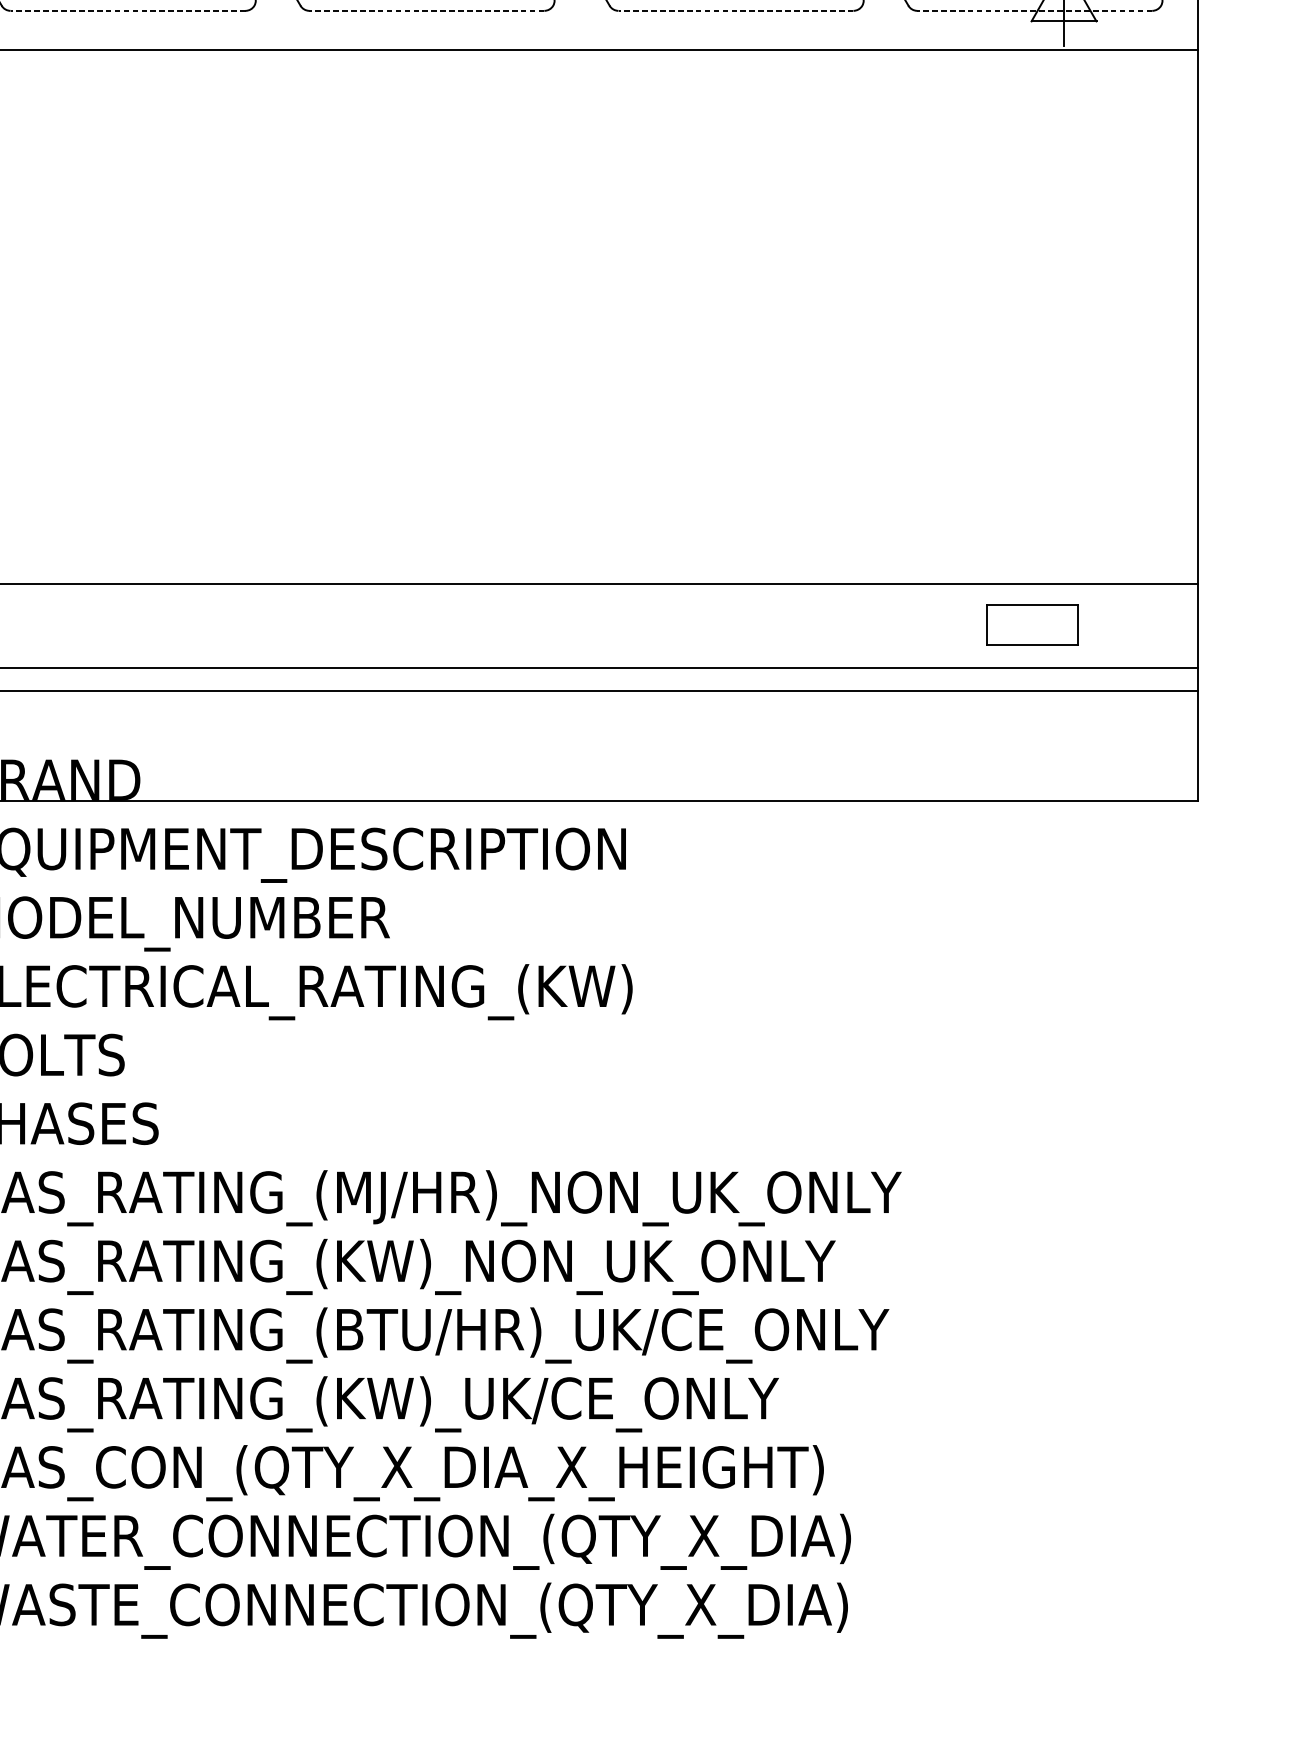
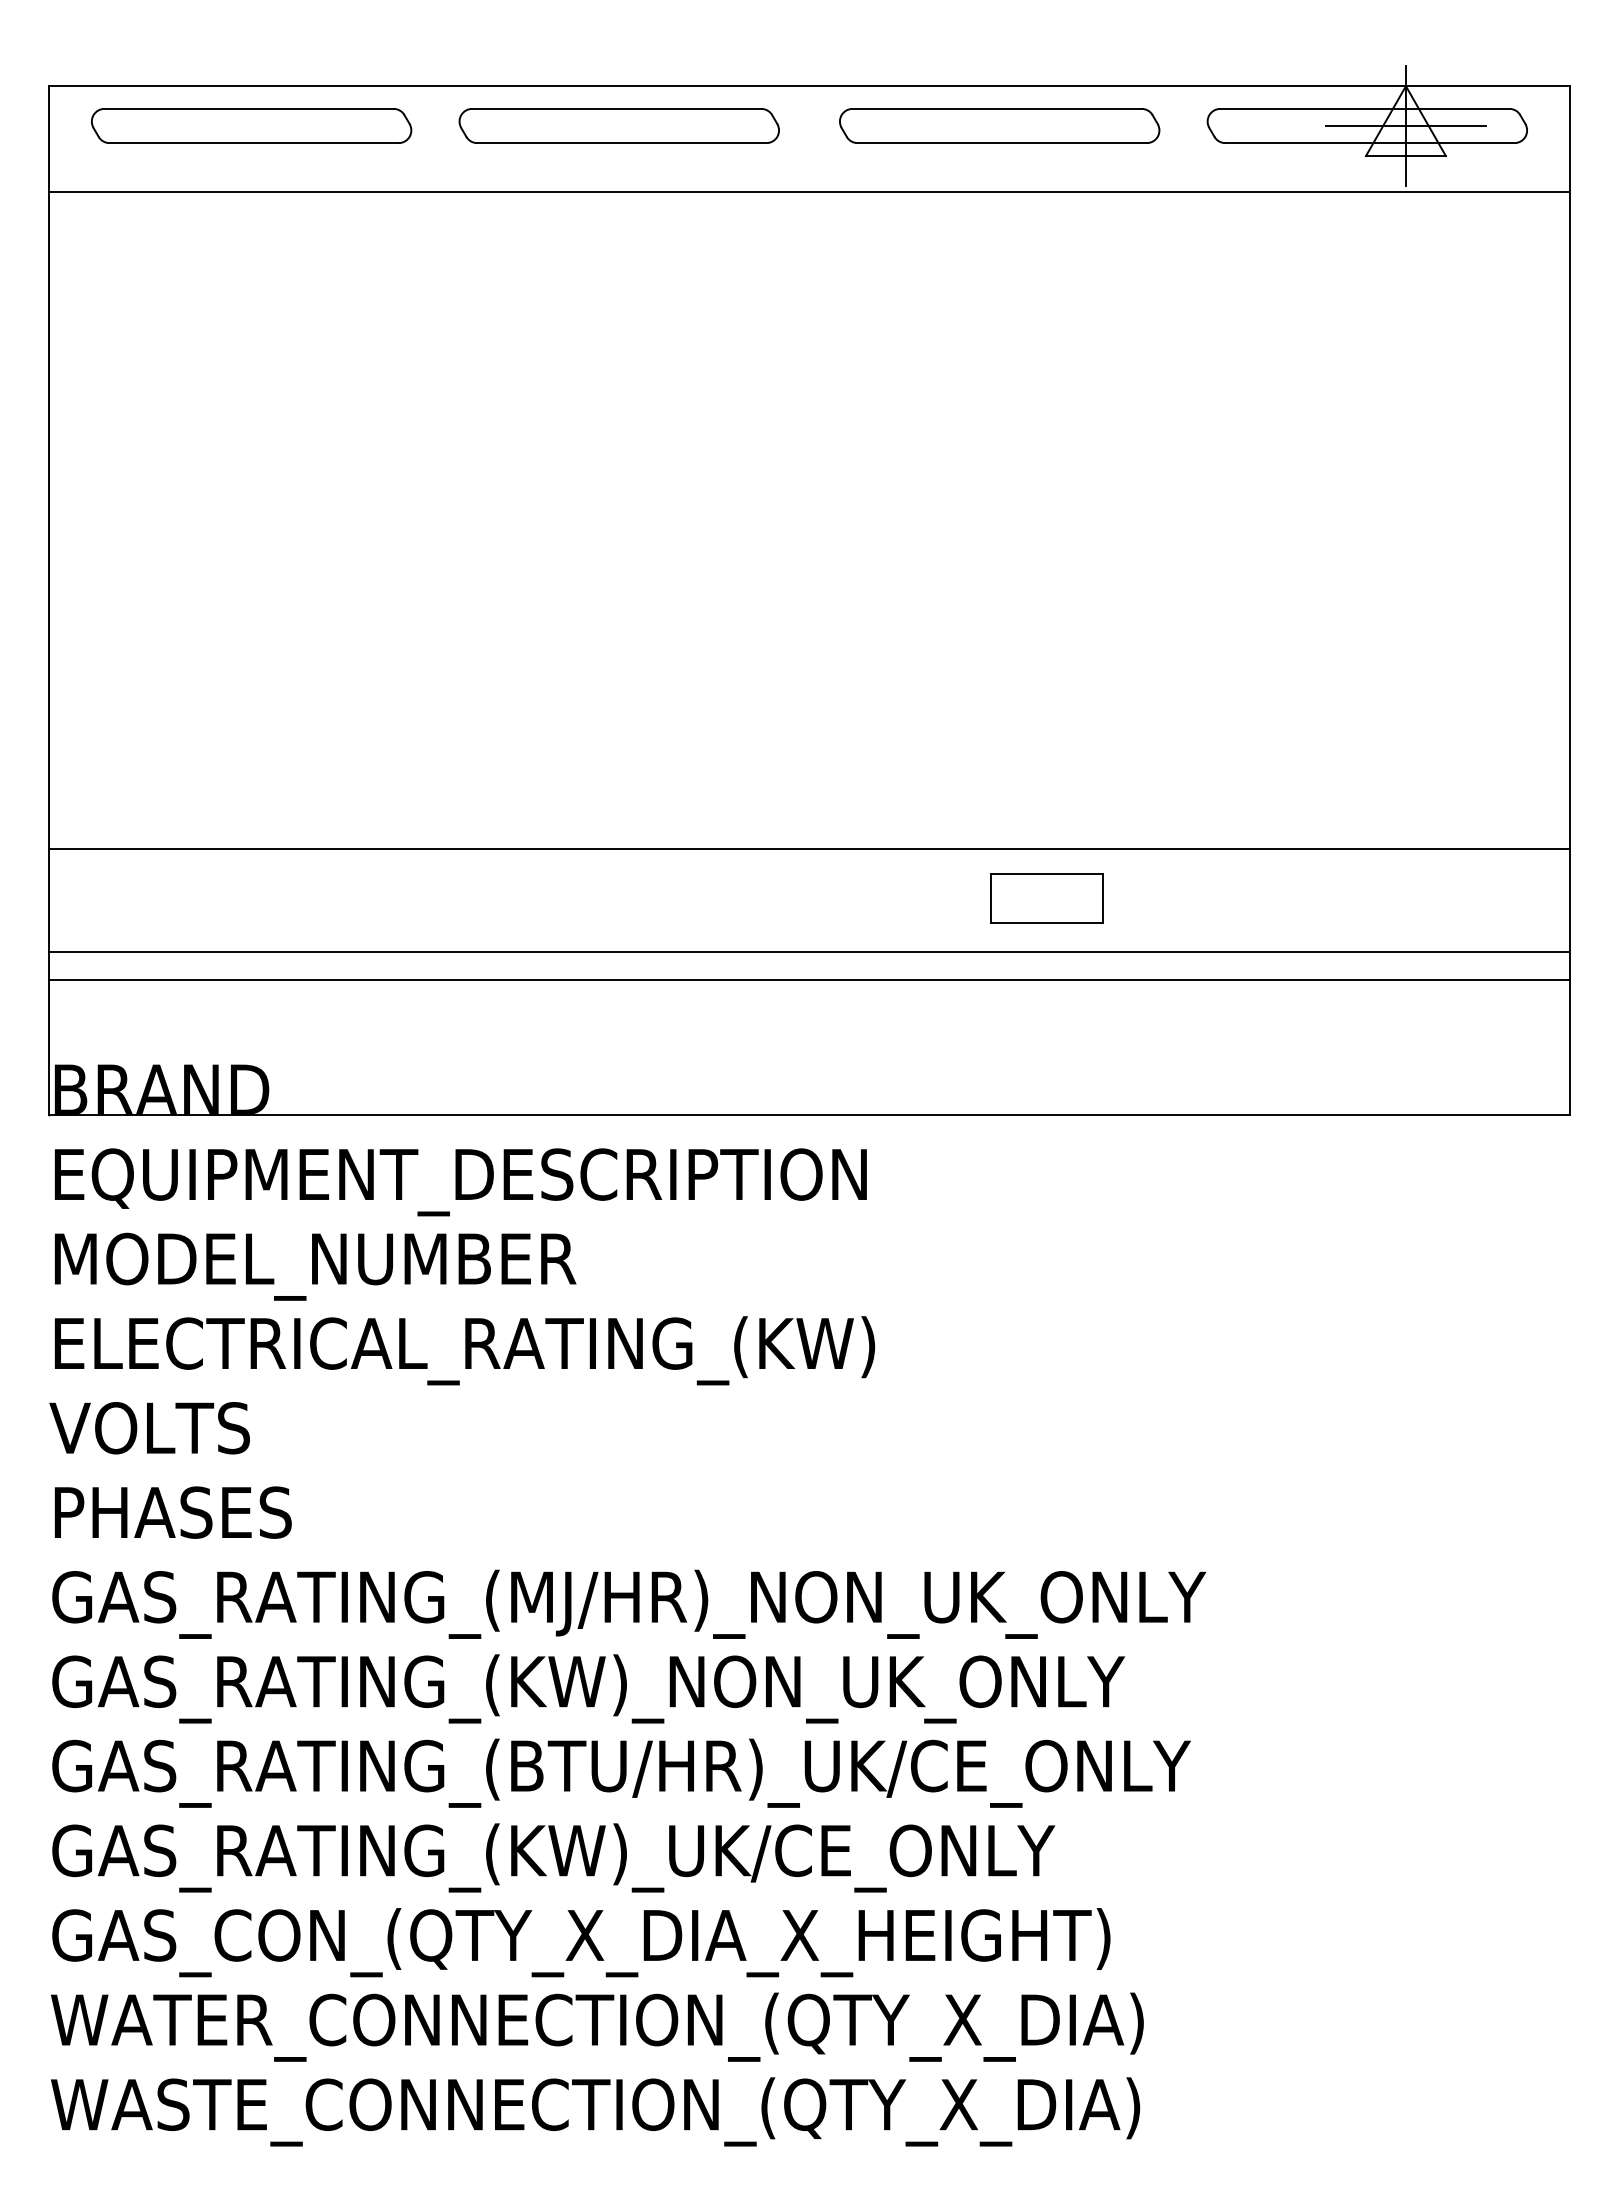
line: (128, 11) -> (254, 143), dashed -> solid
line: (426, 11) -> (621, 143), dashed -> solid
line: (736, 11) -> (1002, 143), dashed -> solid
line: (1034, 11) -> (1369, 143), dashed -> solid
part: (1031, 624) -> (1046, 898), moved

